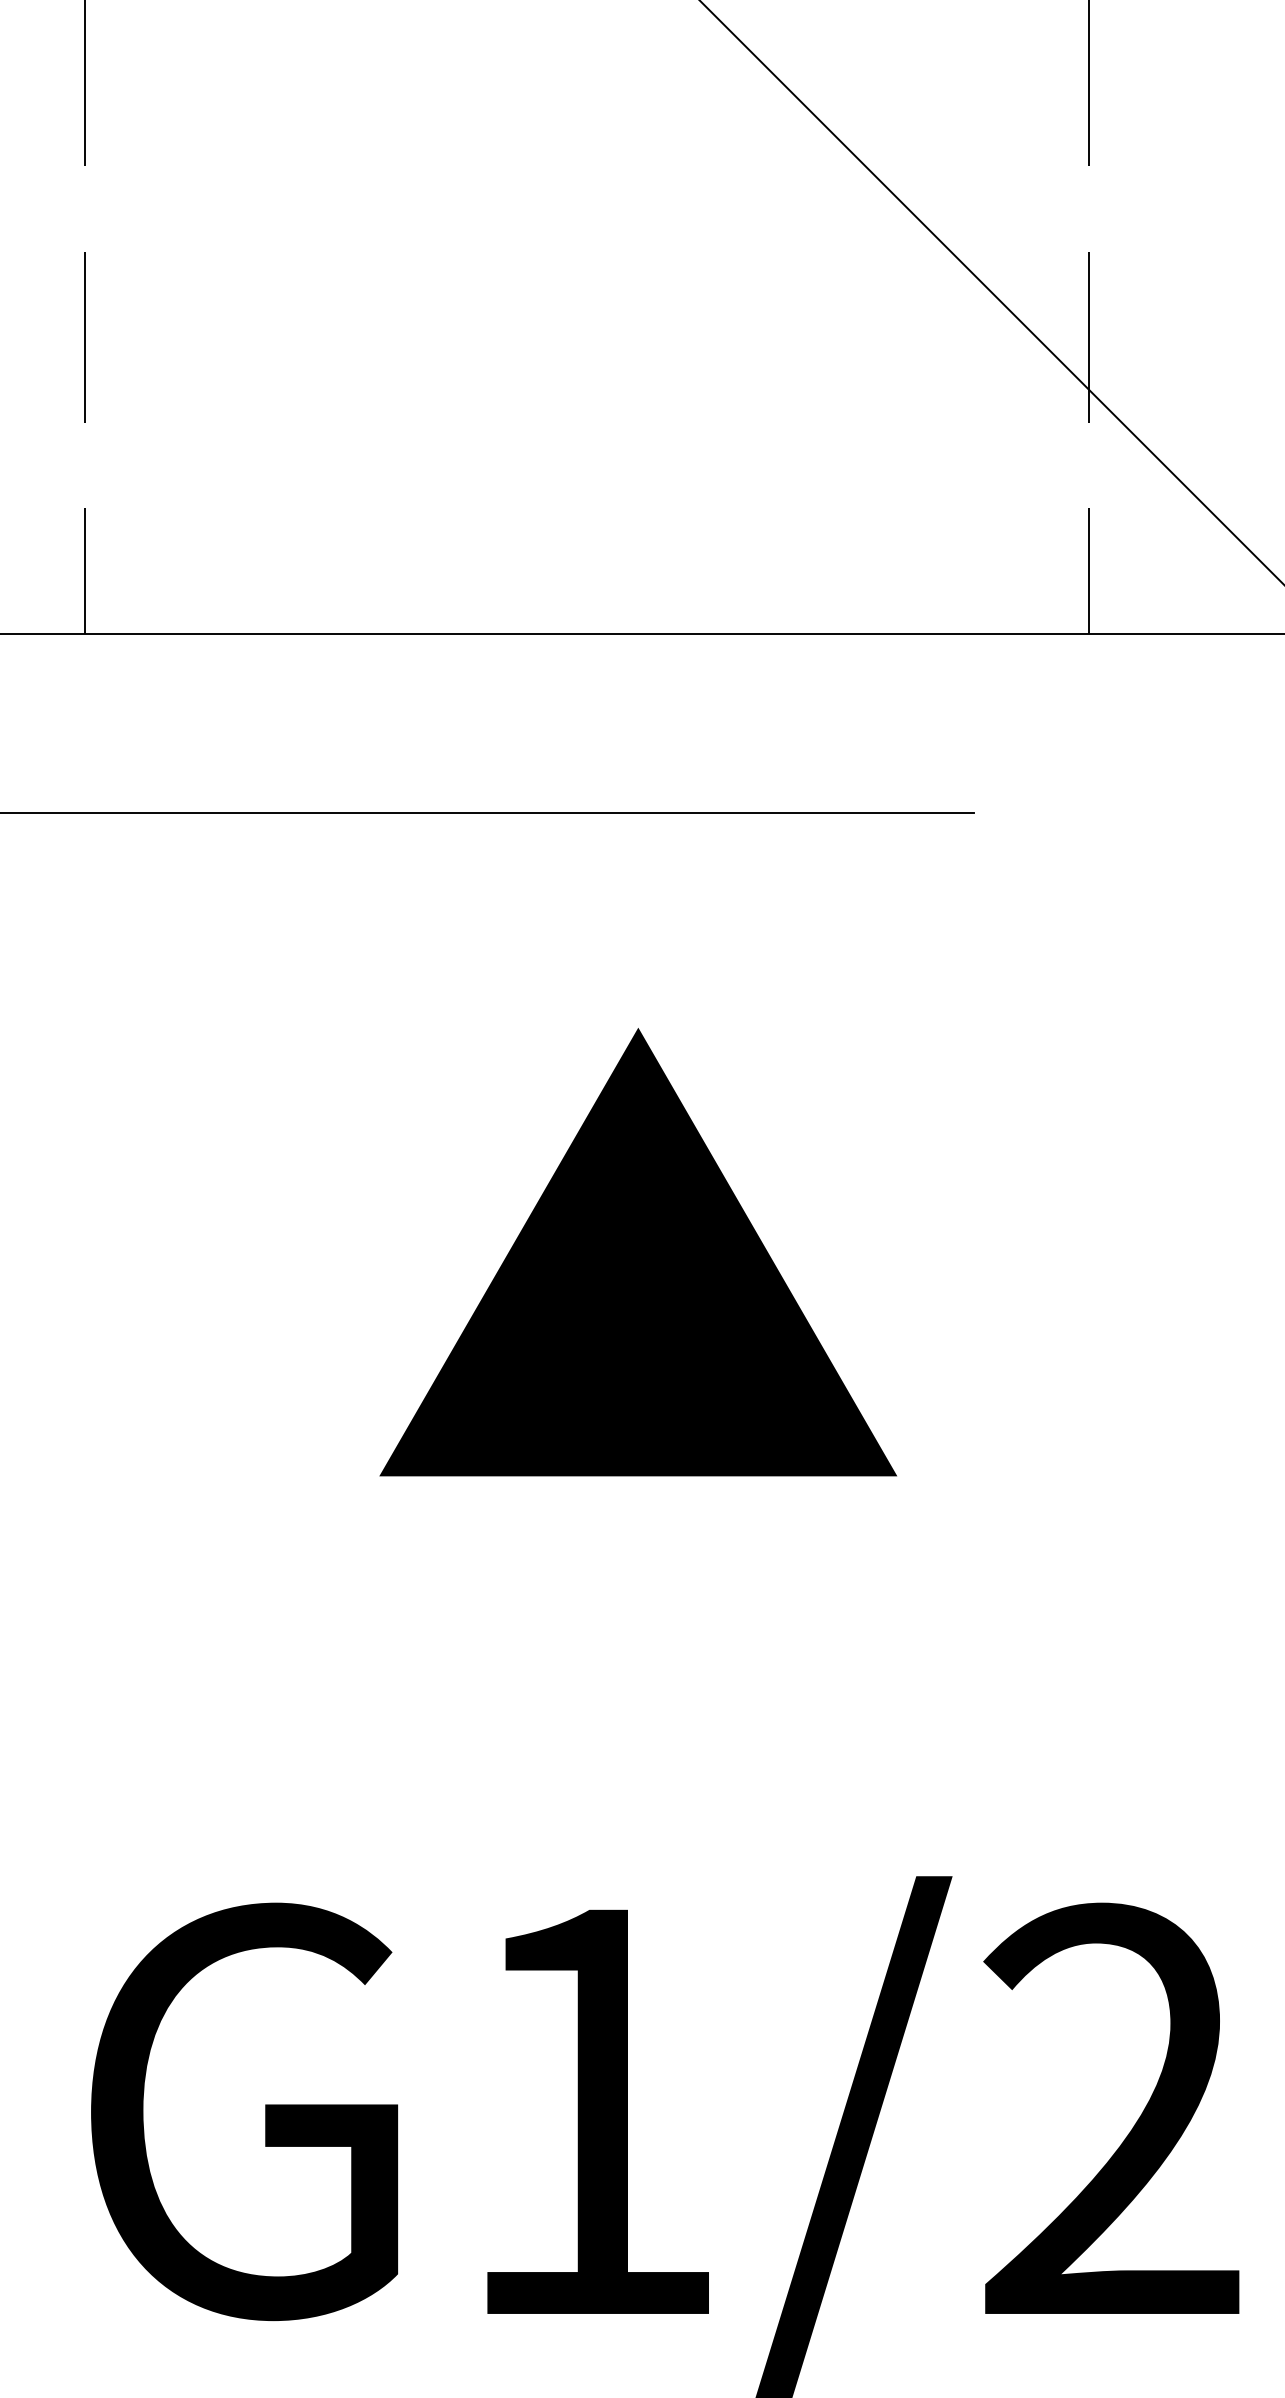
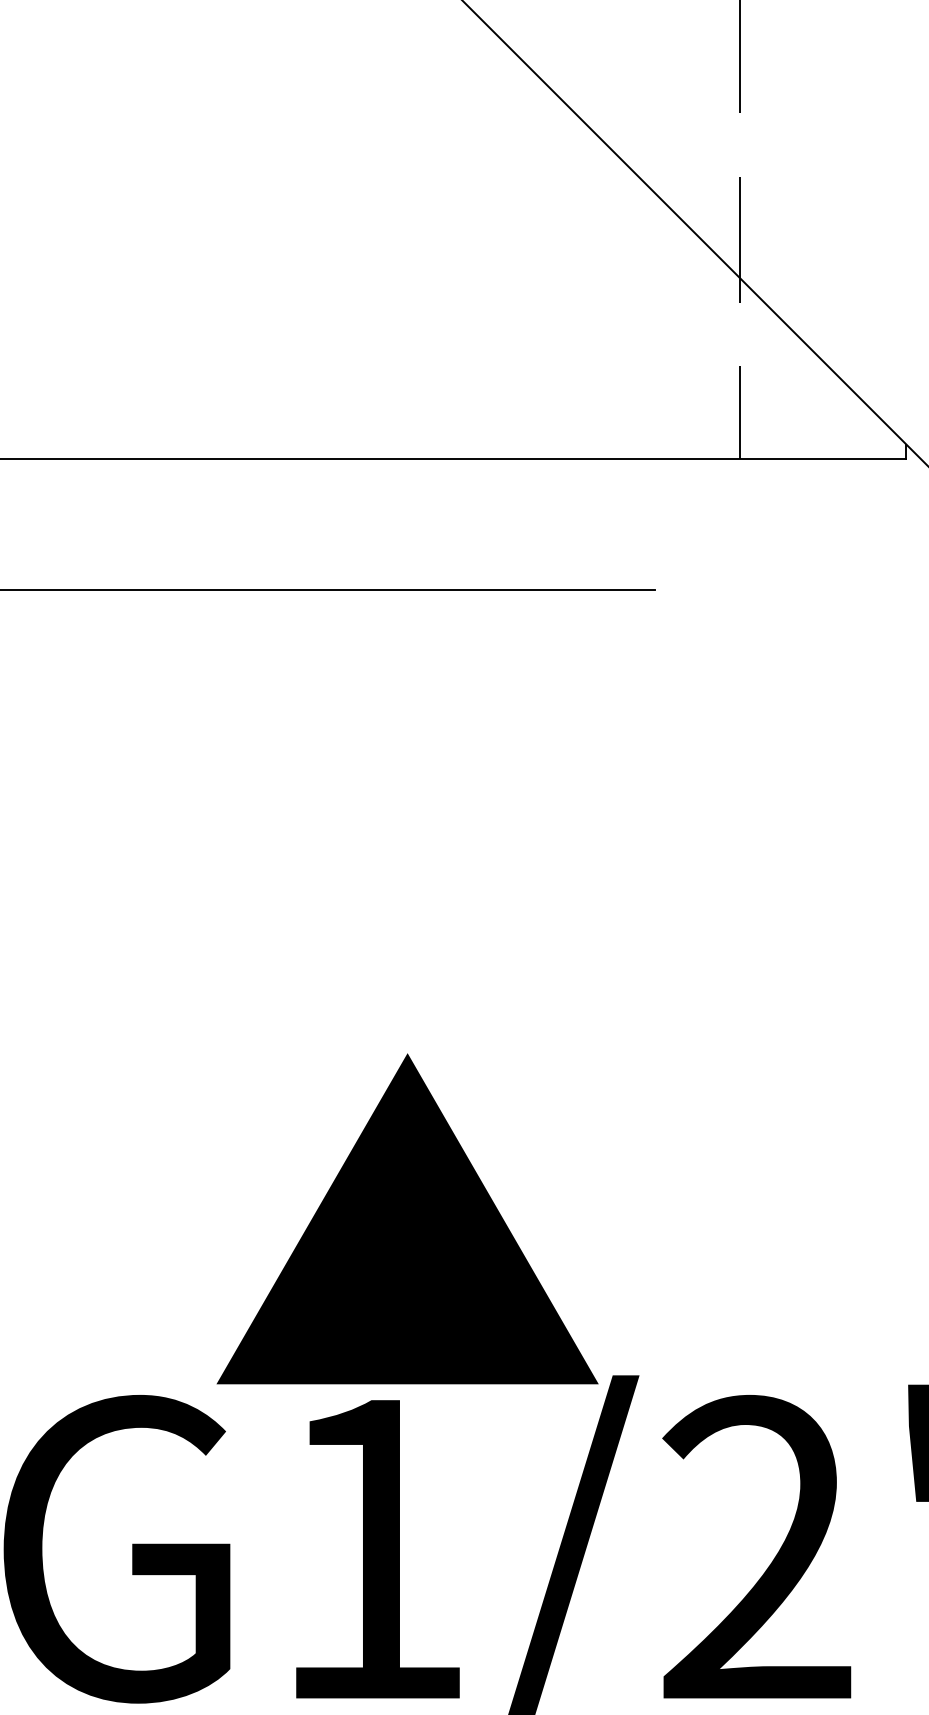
text: (638, 1252) -> (407, 1219), moved

